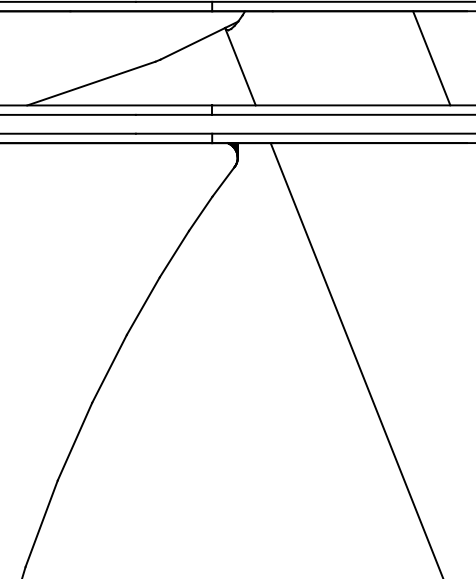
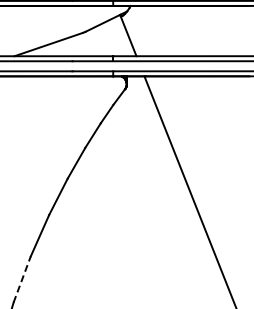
line: (431, 57) -> (230, 30), removed
line: (42, 523) -> (22, 279), solid -> dashed

